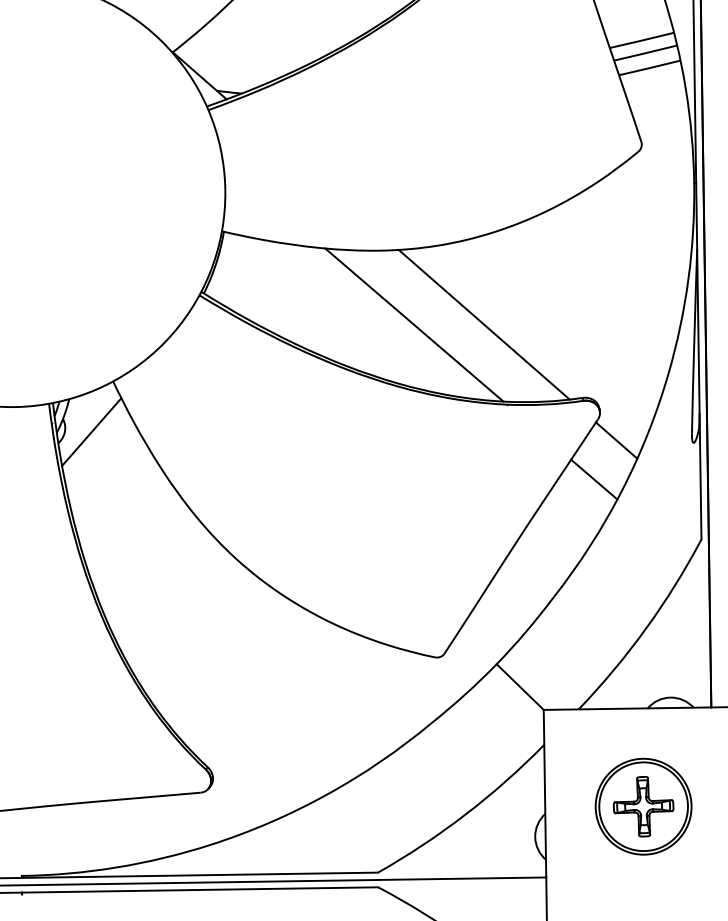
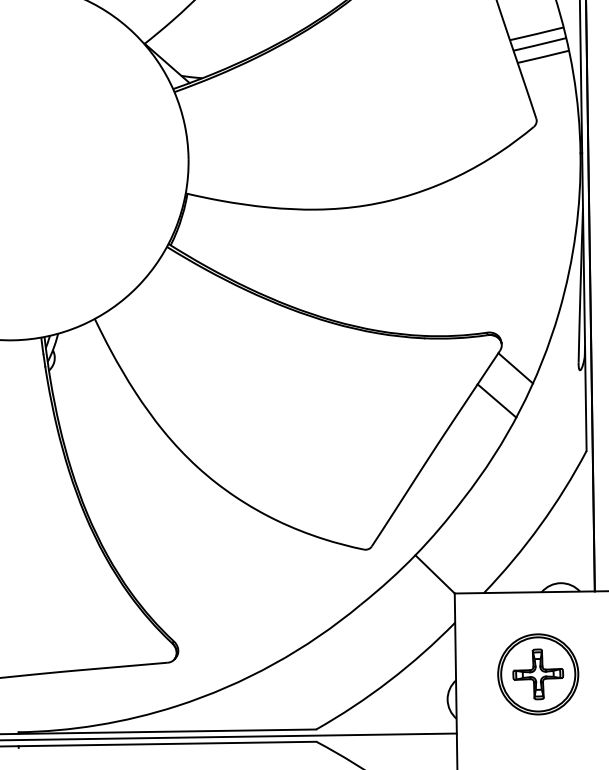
line: (414, 324) -> (346, 271), removed
line: (483, 324) -> (404, 271), removed
line: (91, 432) -> (76, 361), removed

